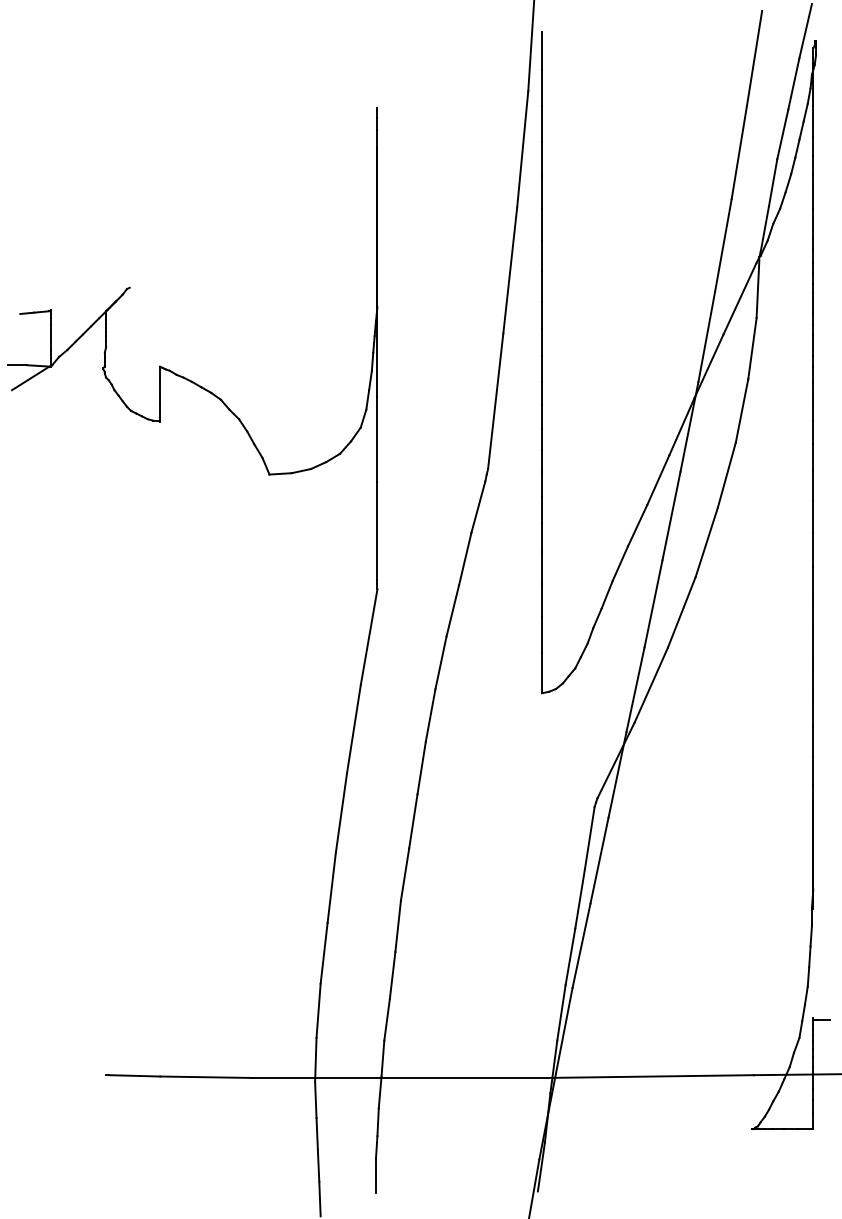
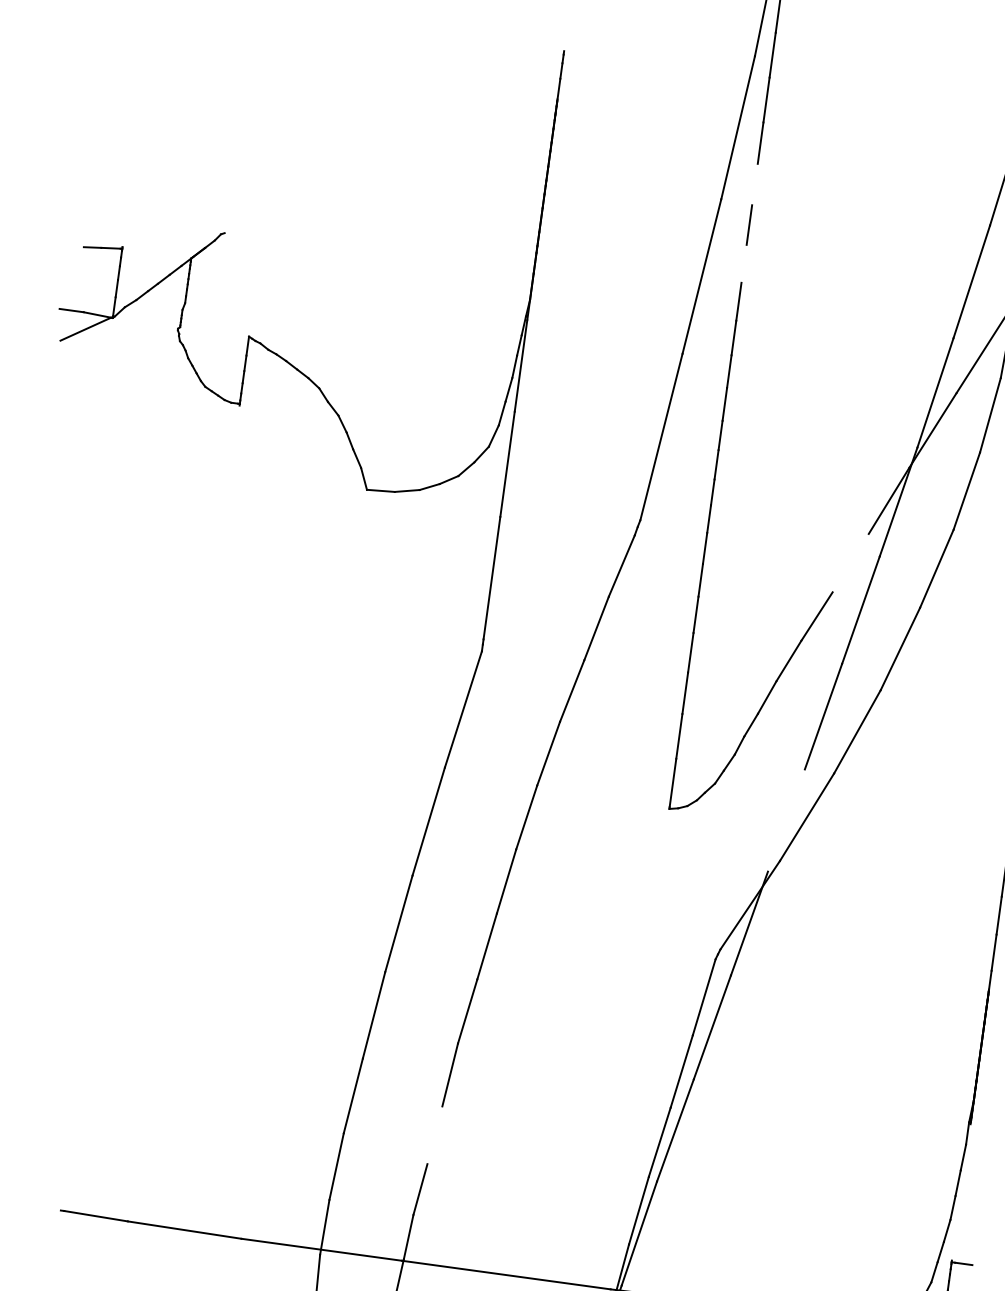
line: (542, 191) -> (755, 183), removed
line: (542, 255) -> (744, 263), removed
line: (658, 480) -> (850, 563), removed
line: (635, 689) -> (786, 820), removed
line: (392, 975) -> (434, 1135), removed

